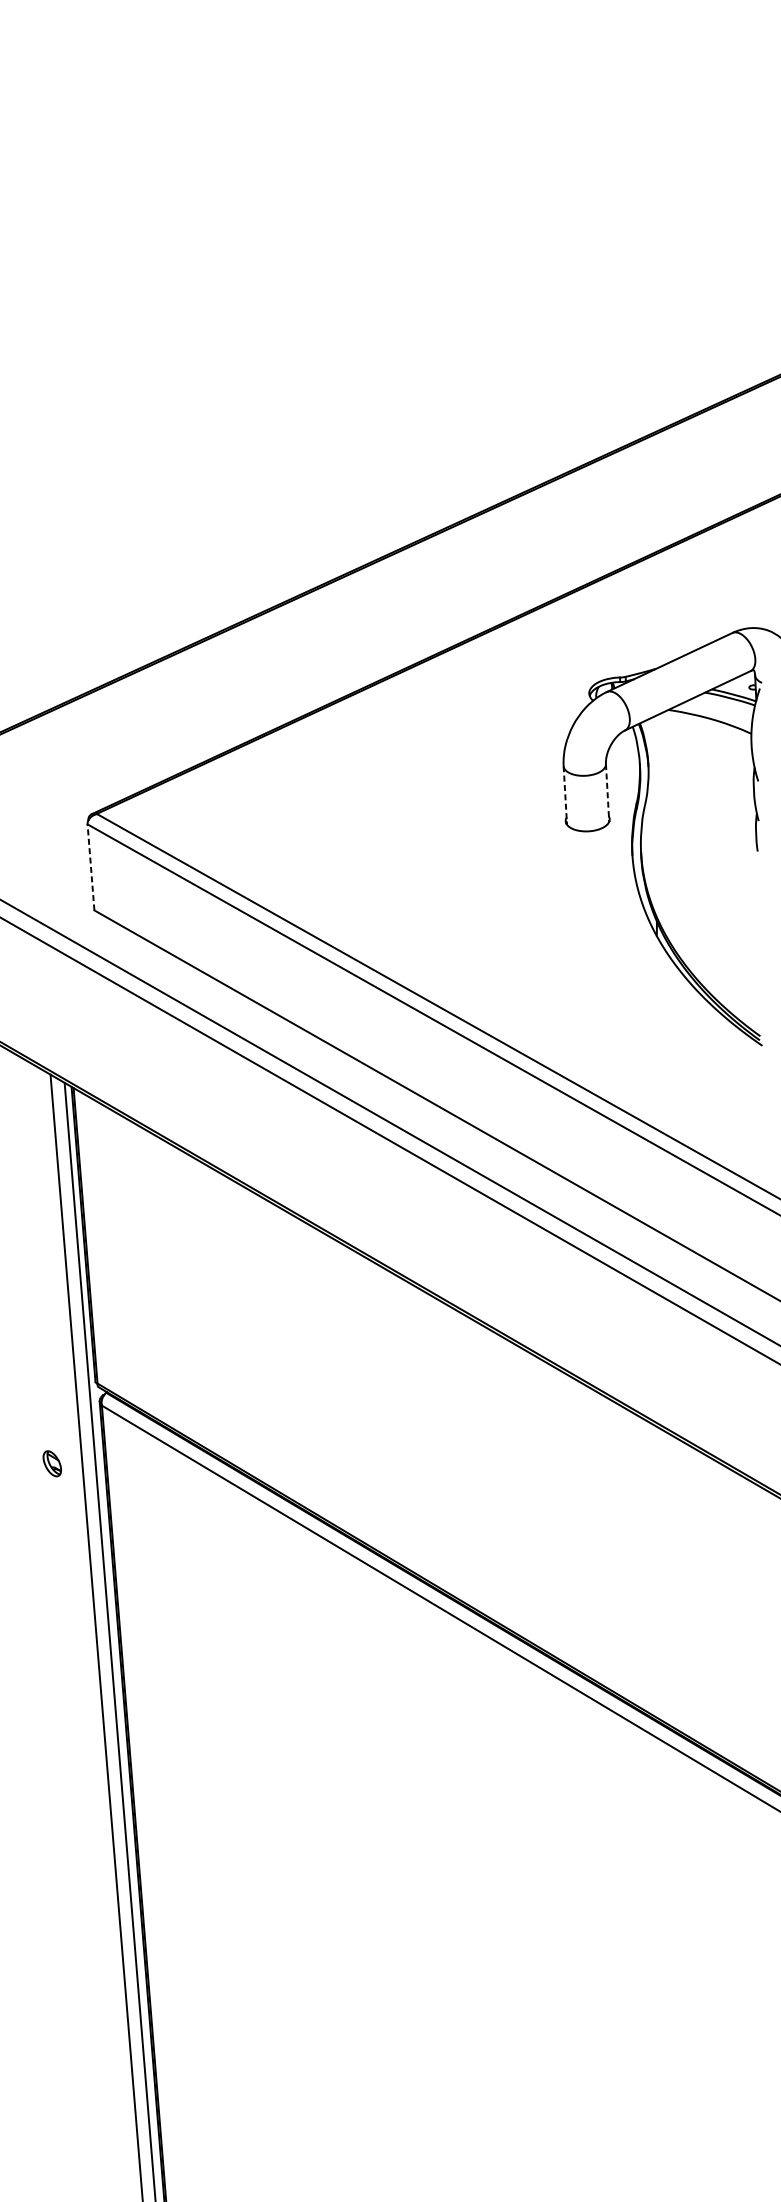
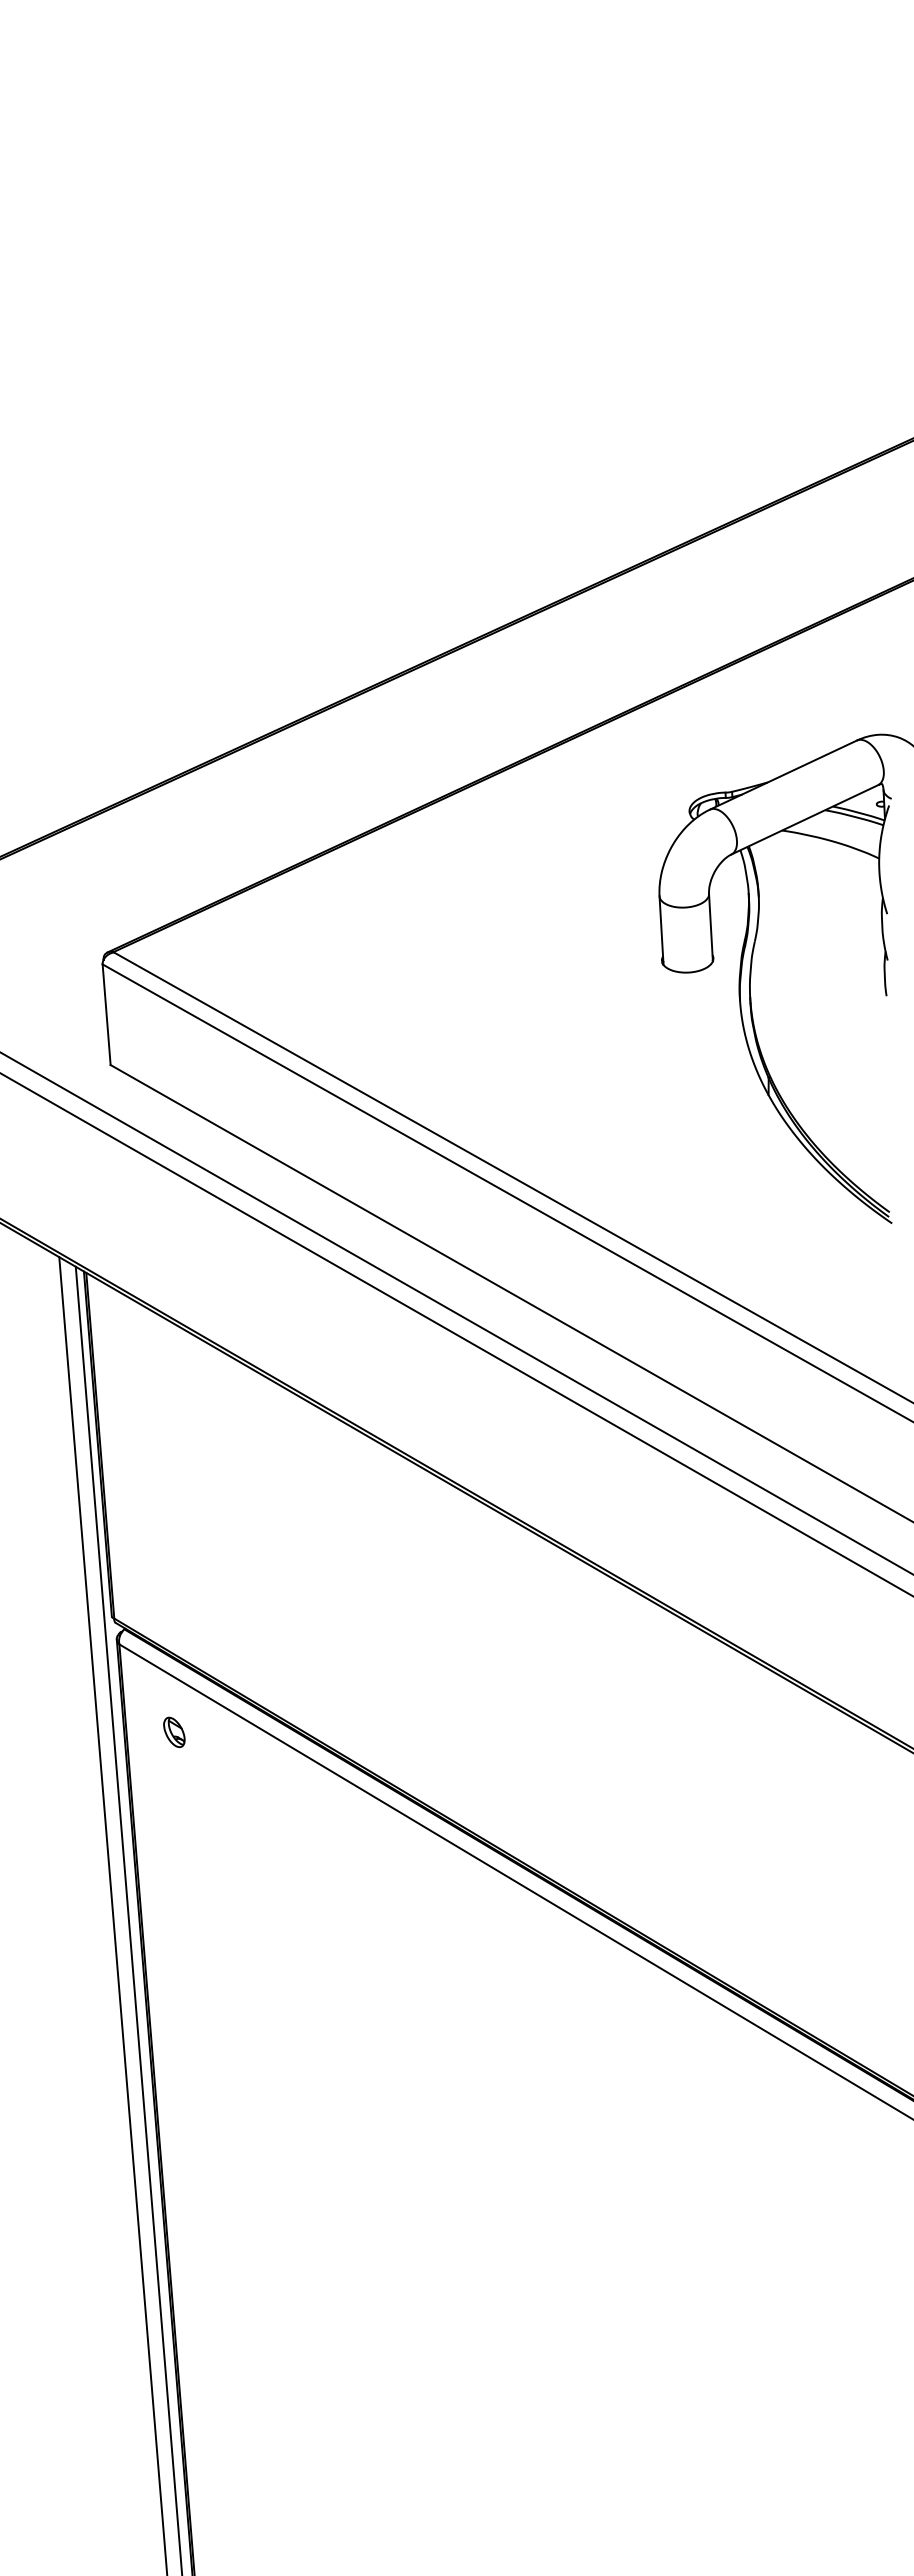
line: (607, 792) -> (710, 927), dashed -> solid
line: (565, 796) -> (661, 931), dashed -> solid
line: (90, 867) -> (106, 1014), dashed -> solid
part: (52, 1463) -> (174, 1732), moved

